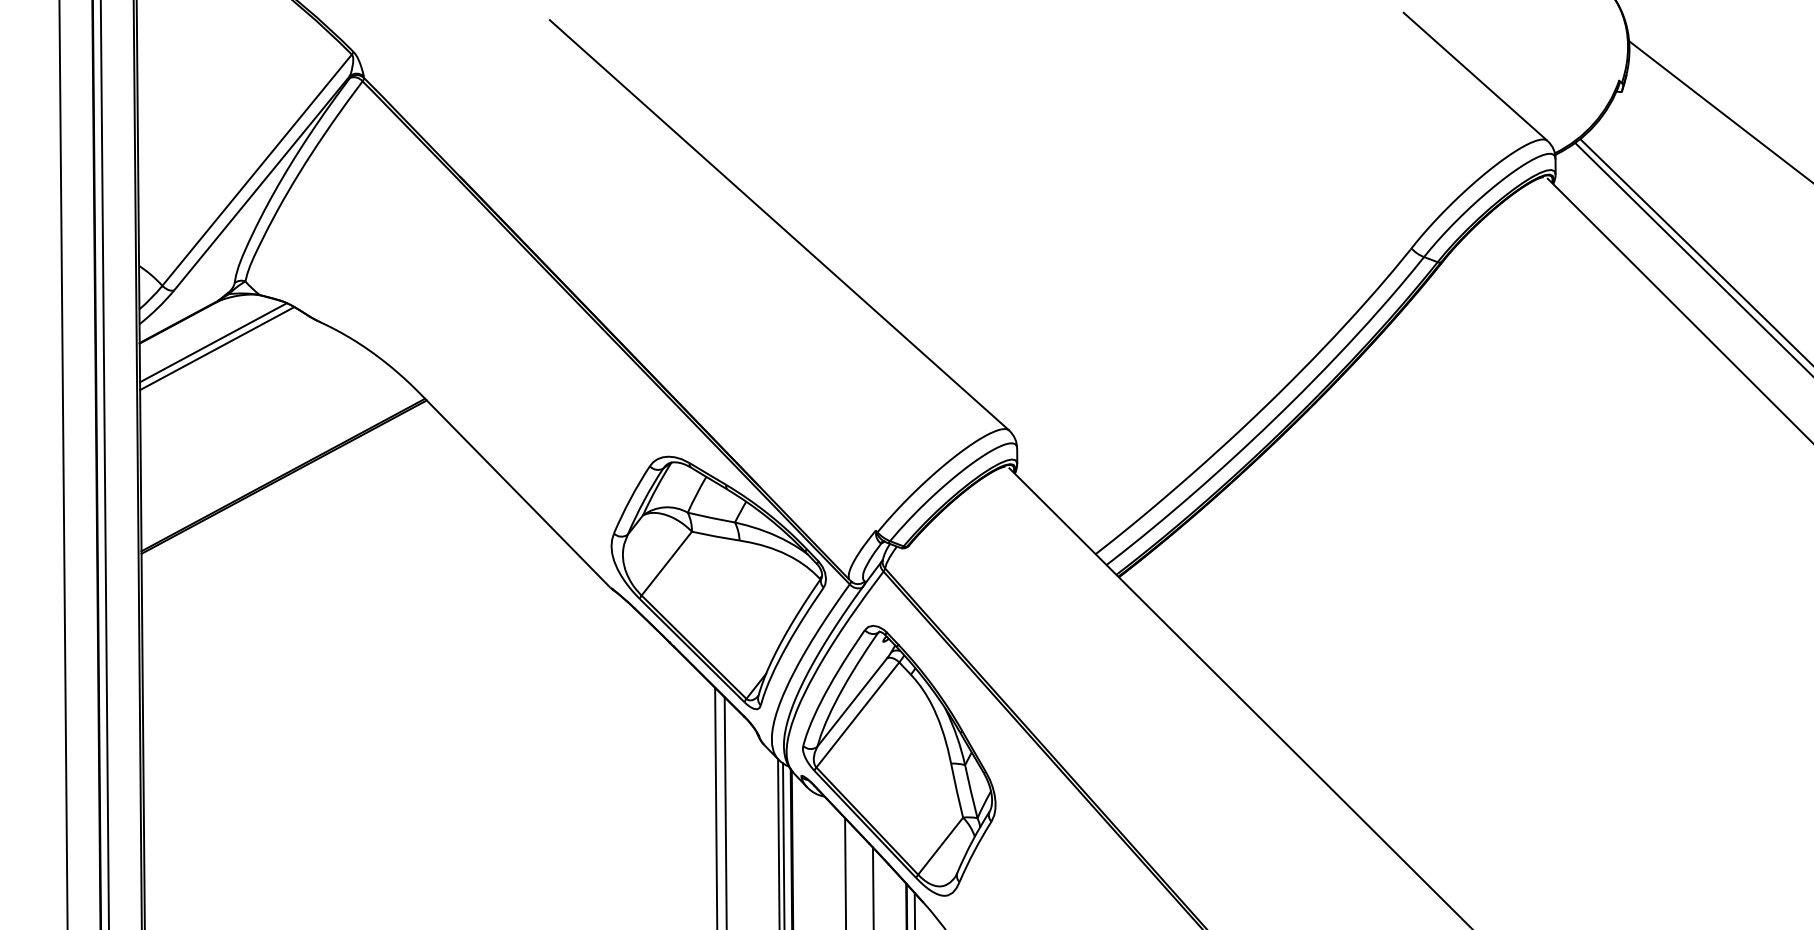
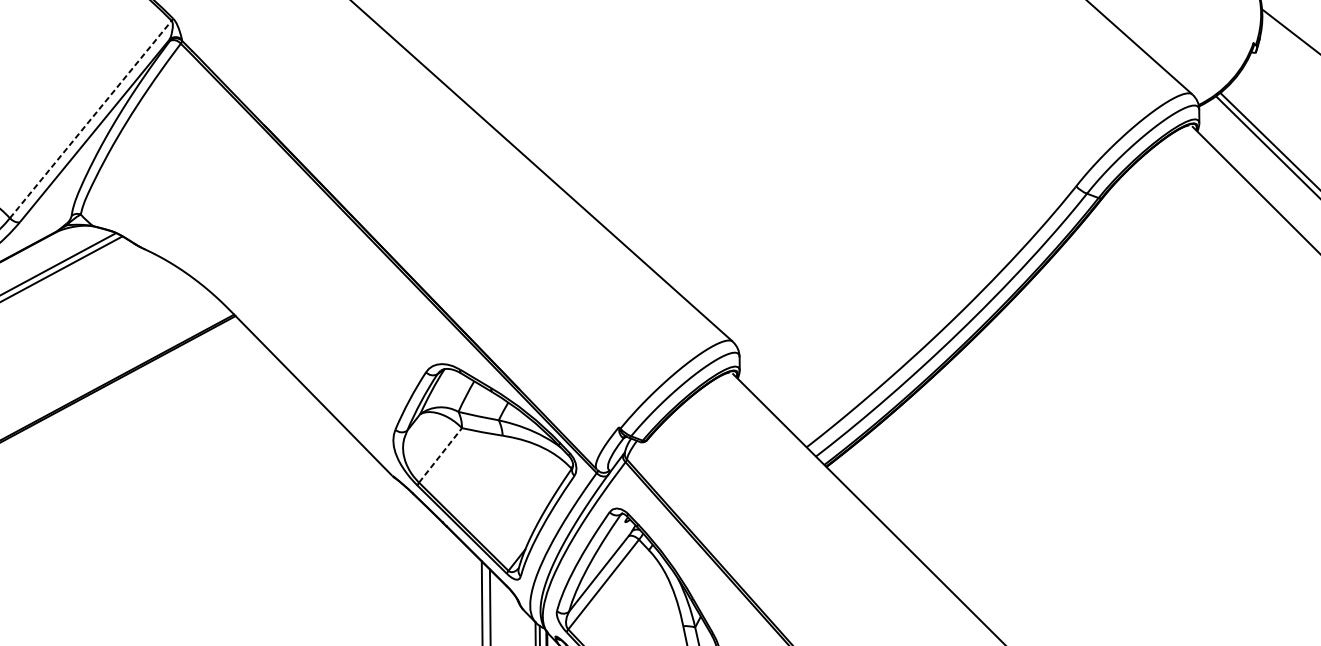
line: (256, 171) -> (90, 120), solid -> dashed
line: (666, 563) -> (440, 455), solid -> dashed

